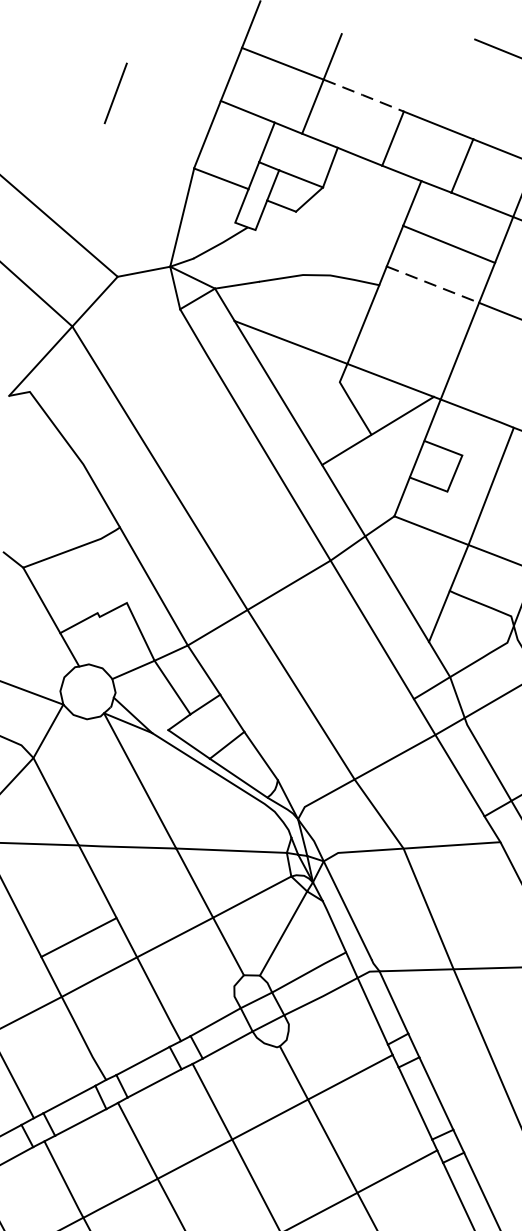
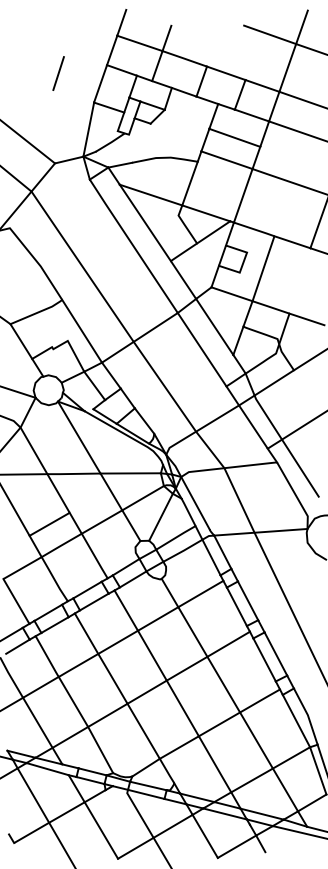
line: (115, 93) -> (58, 73), moved
line: (365, 95) -> (185, 58), dashed -> solid
line: (433, 285) -> (227, 160), dashed -> solid

